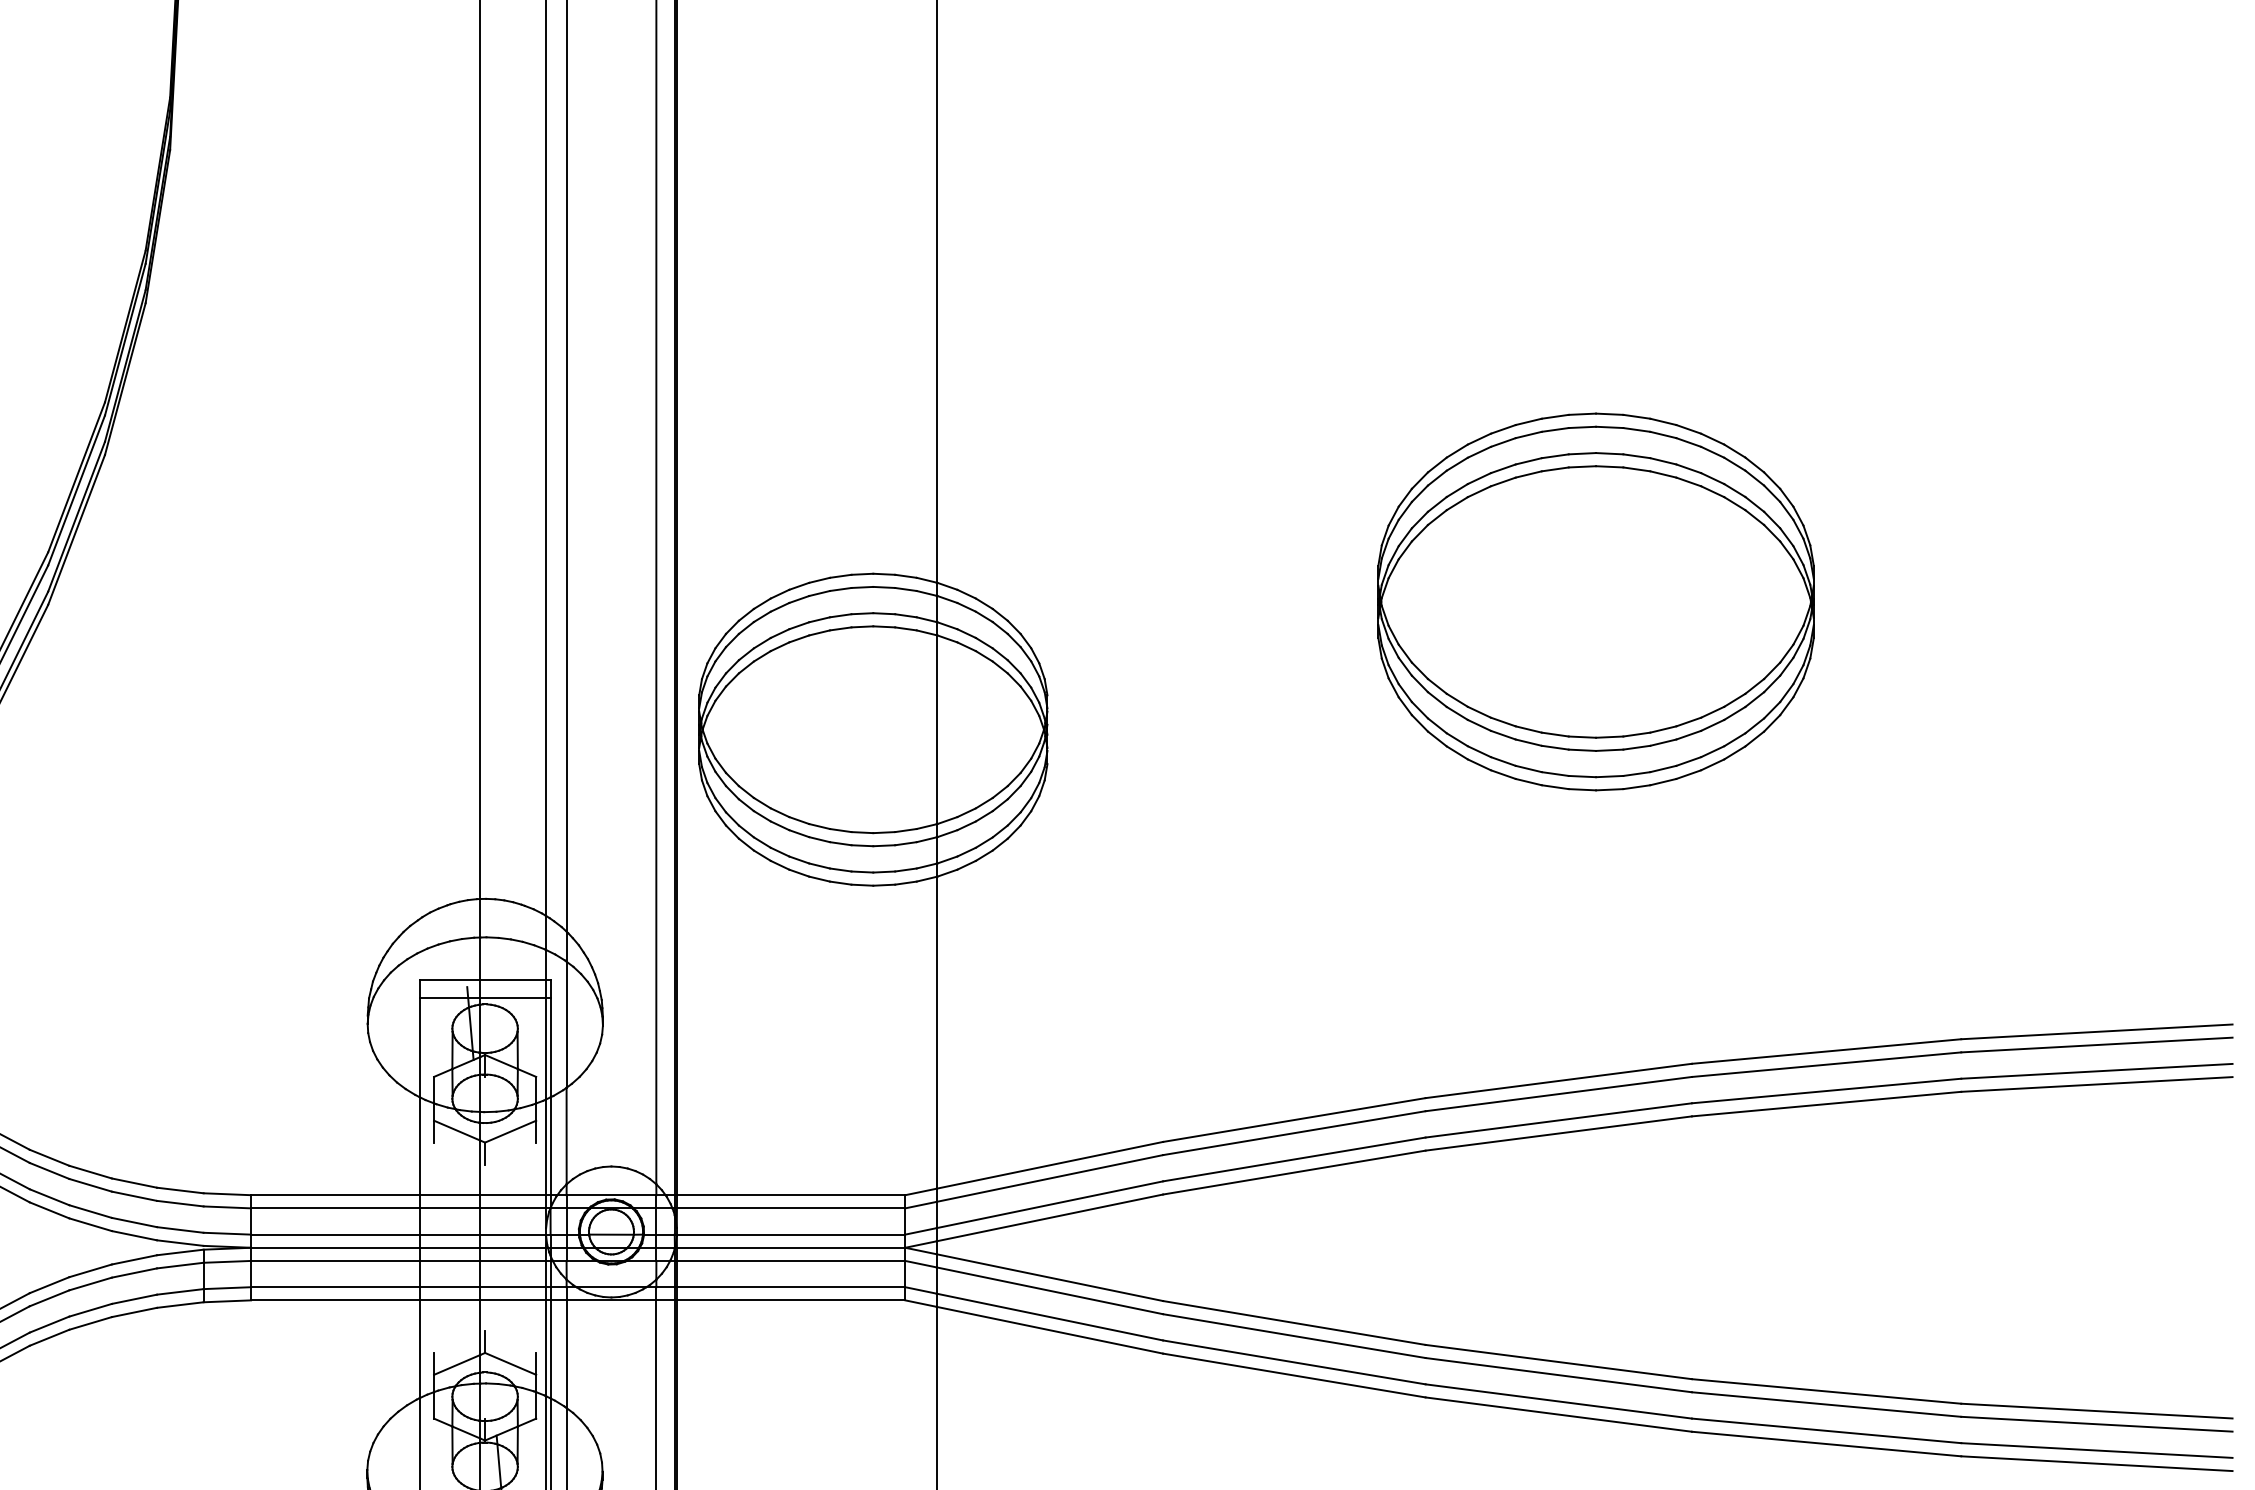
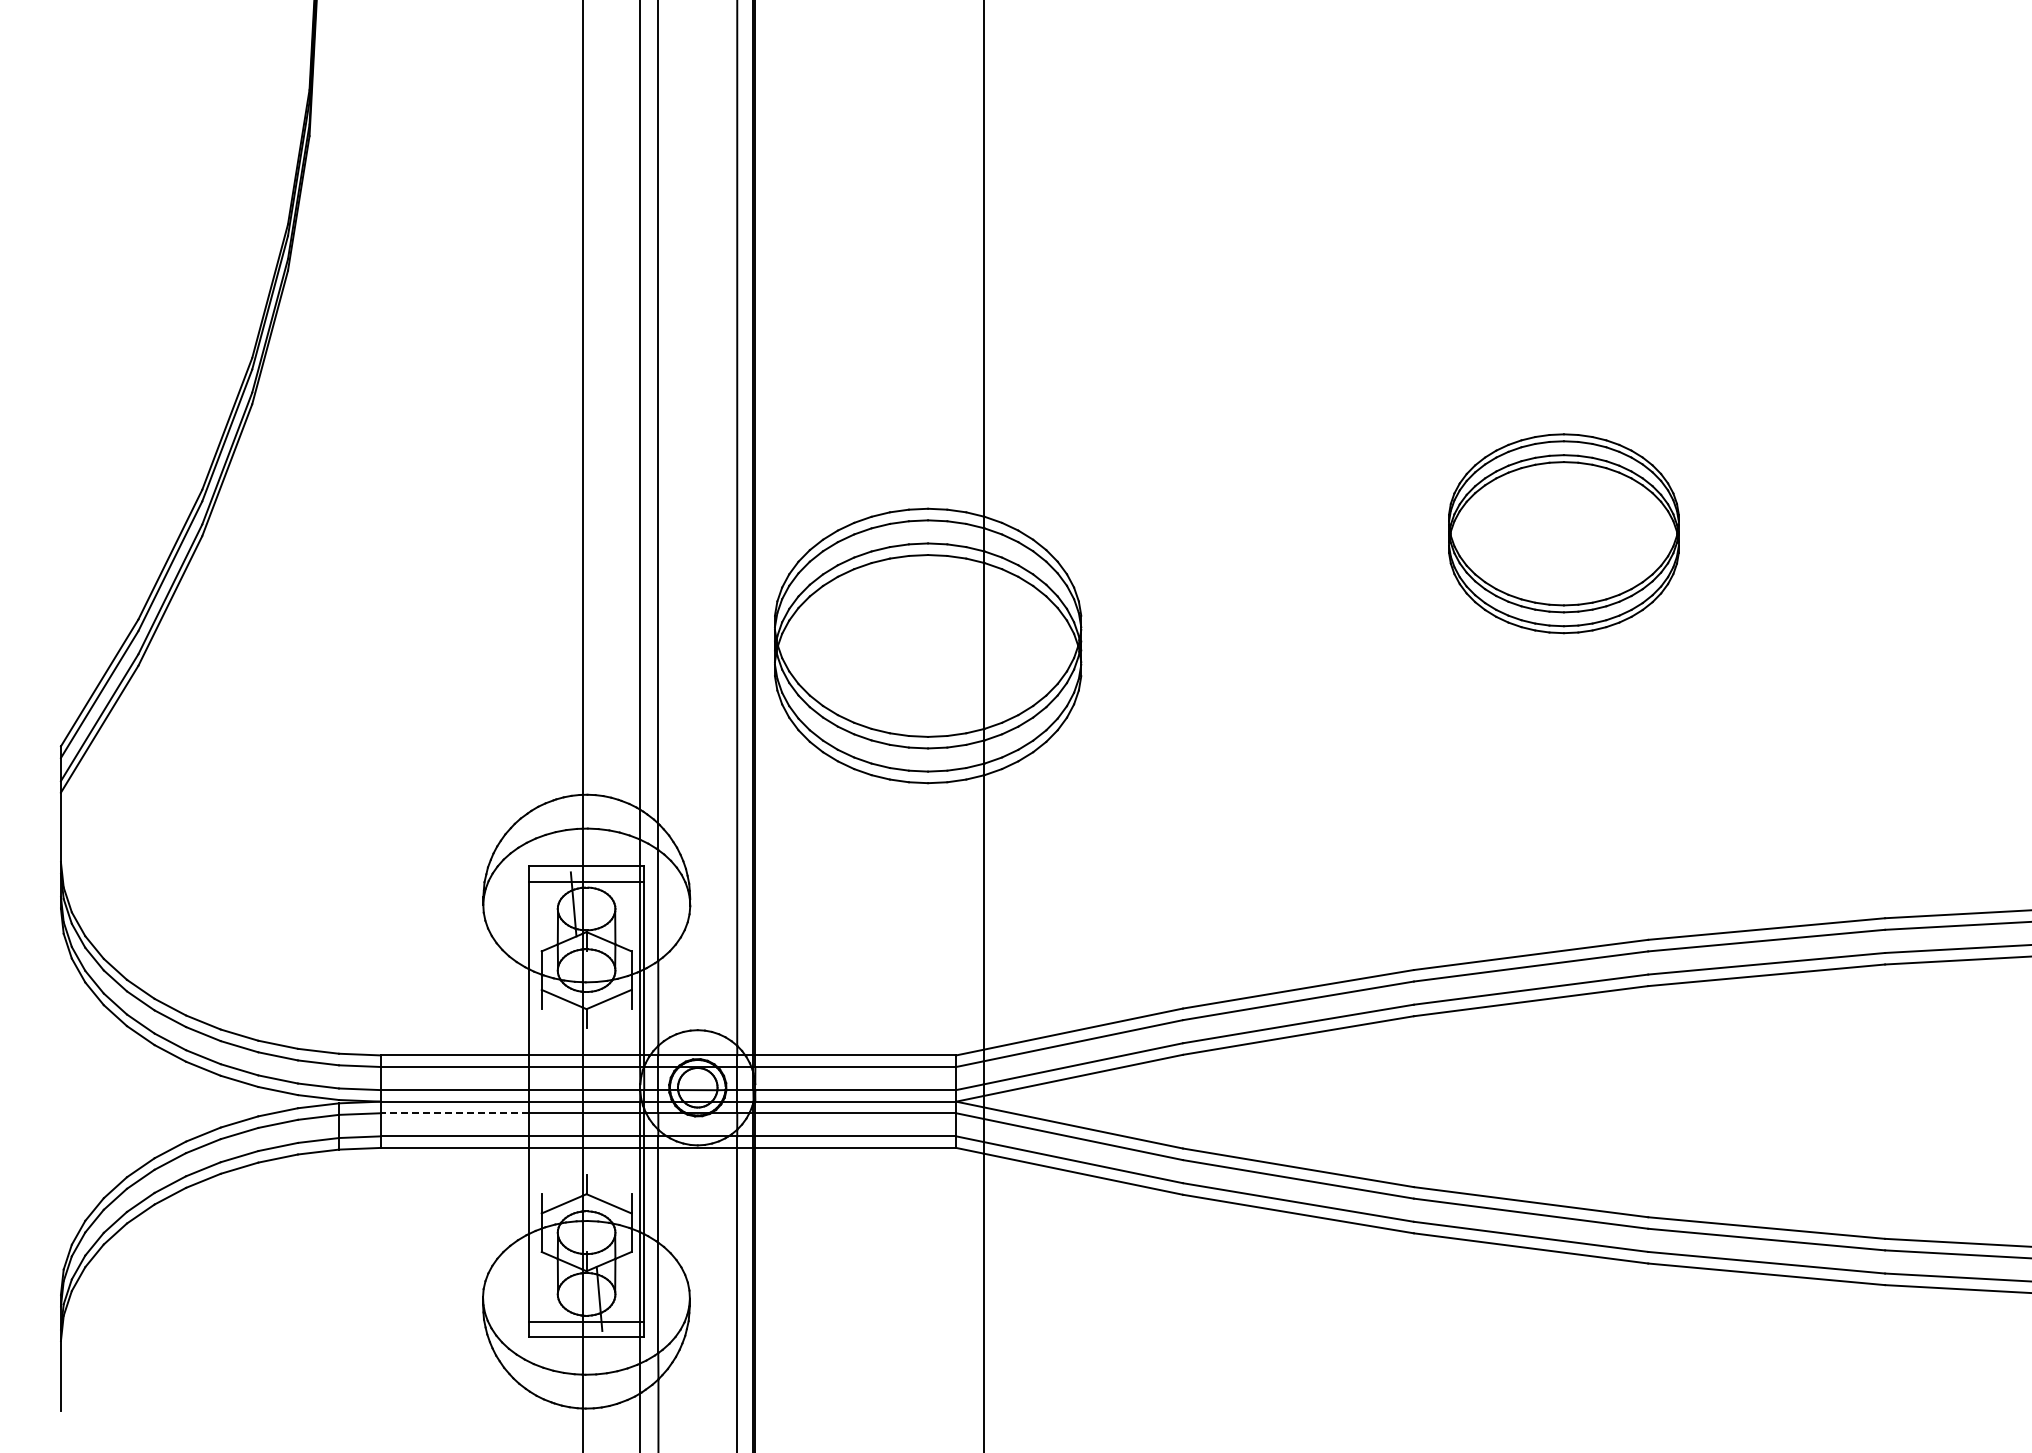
part: (1595, 601) -> (1563, 533), size x0.6
line: (334, 1261) -> (454, 1113), solid -> dashed

